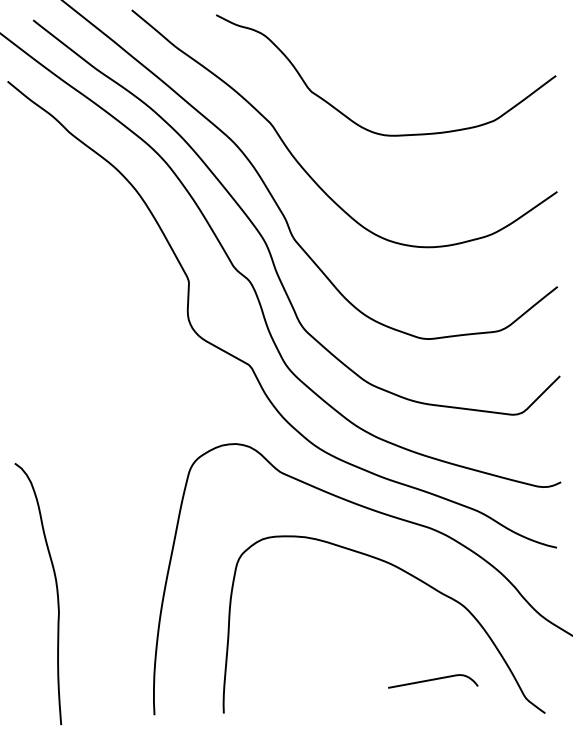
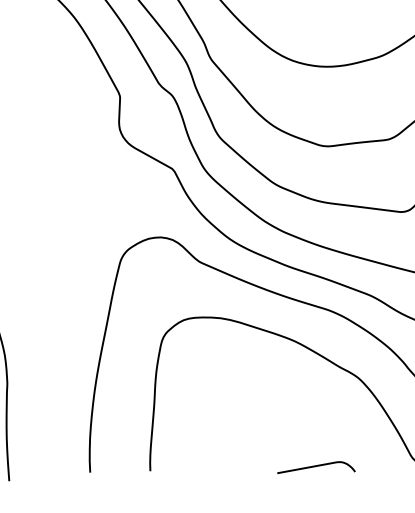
curve: (433, 680) -> (316, 466), moved

